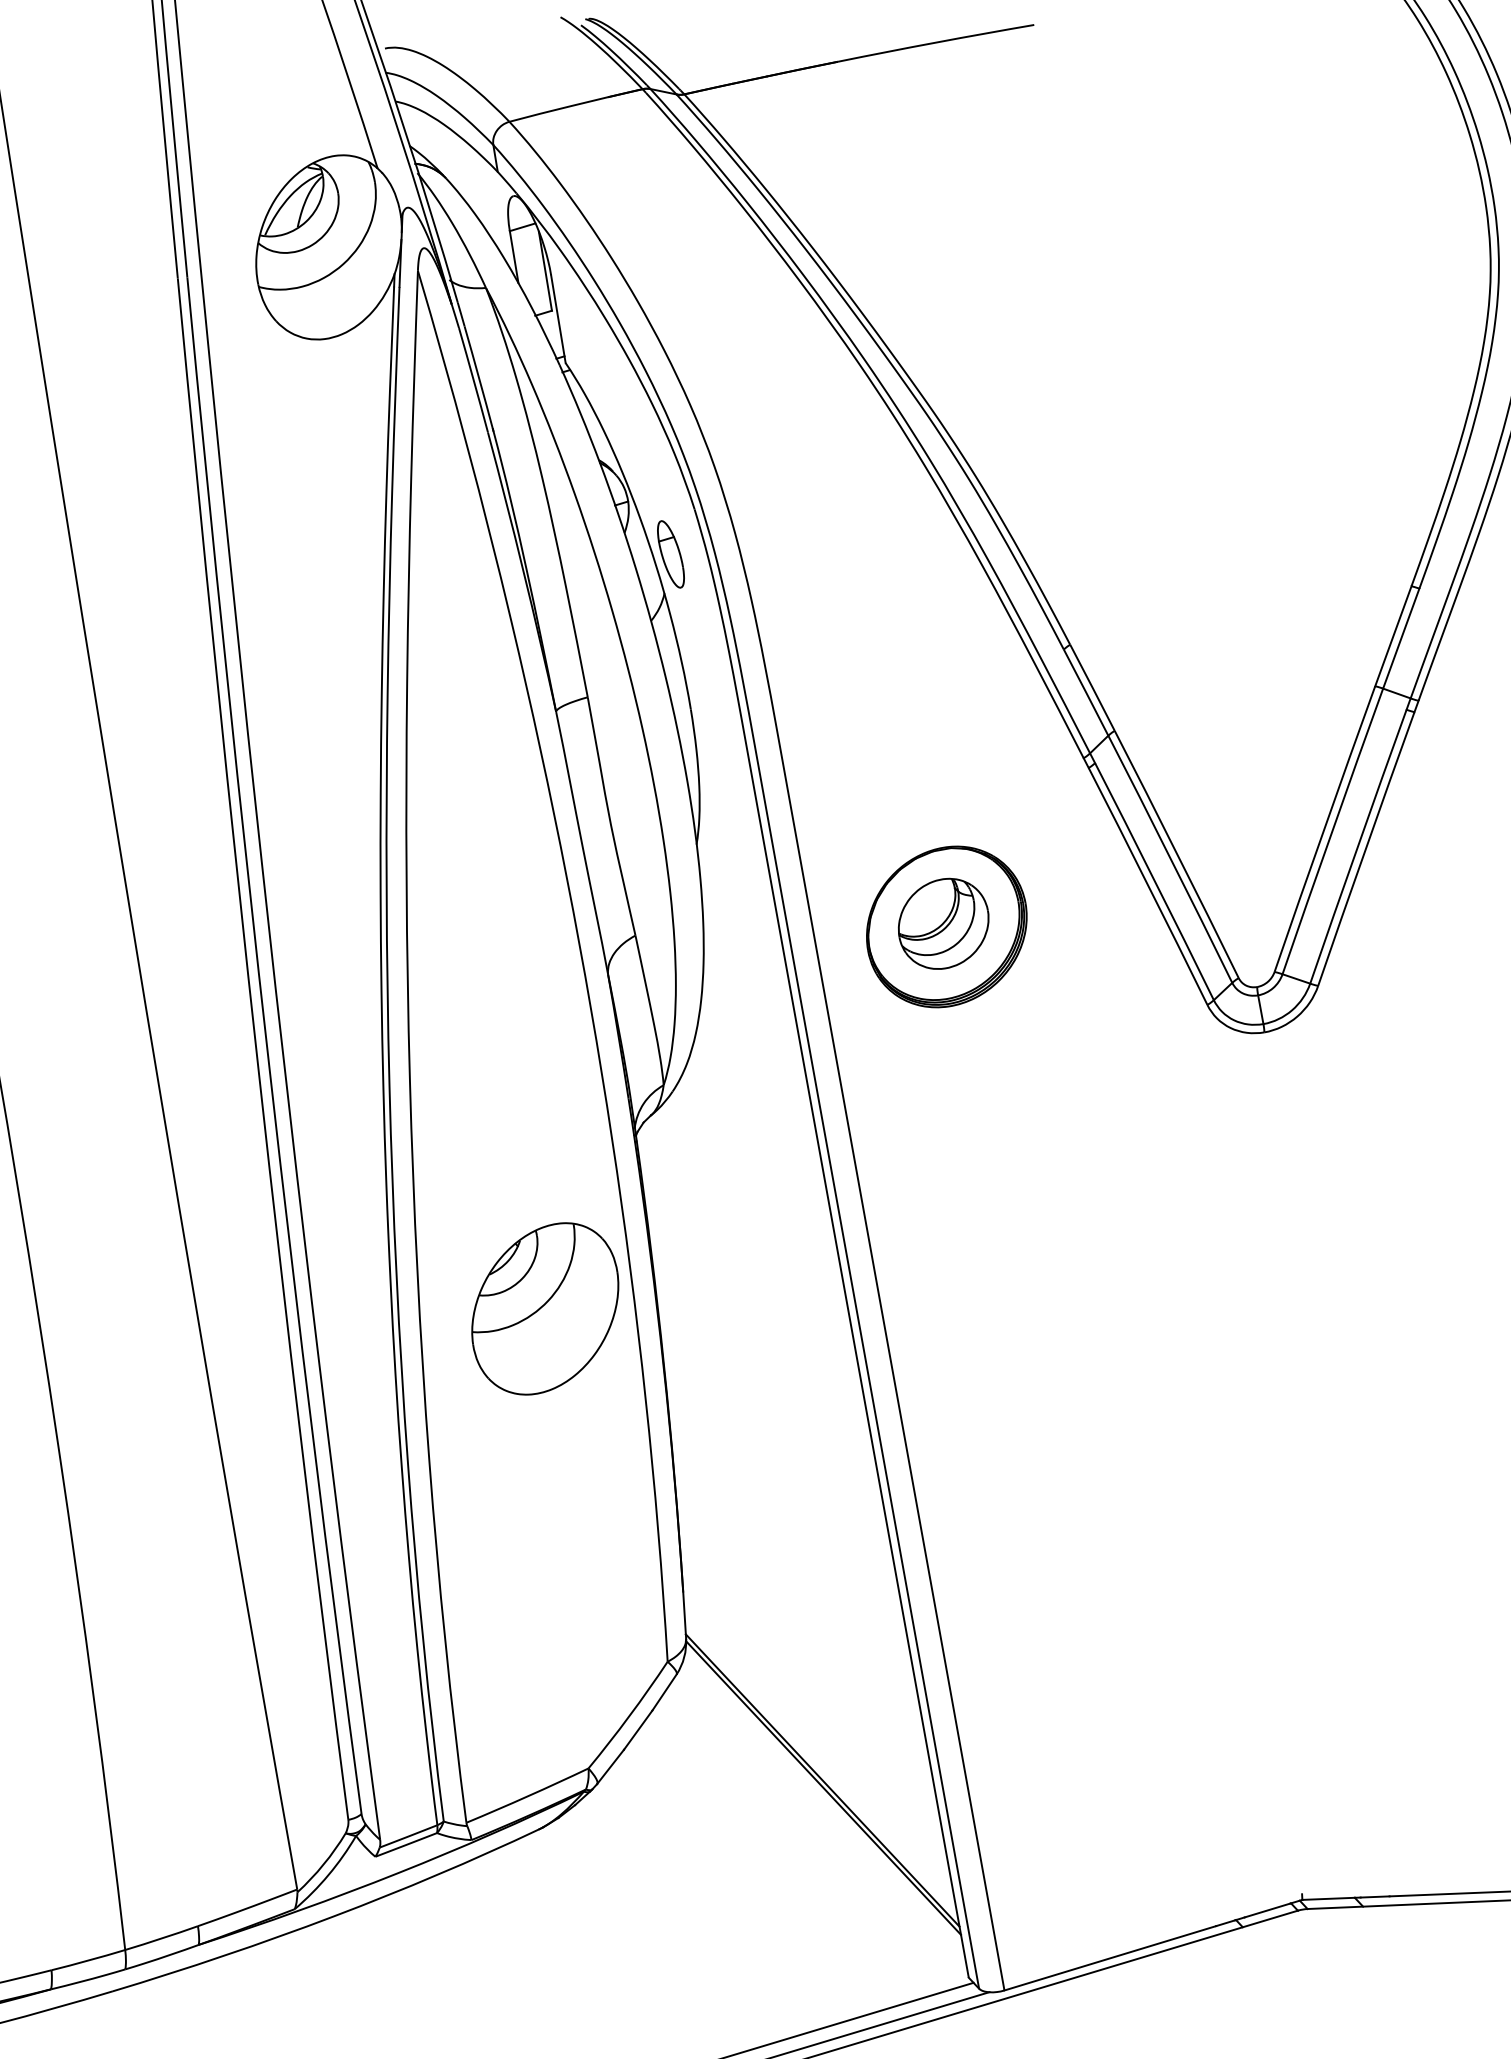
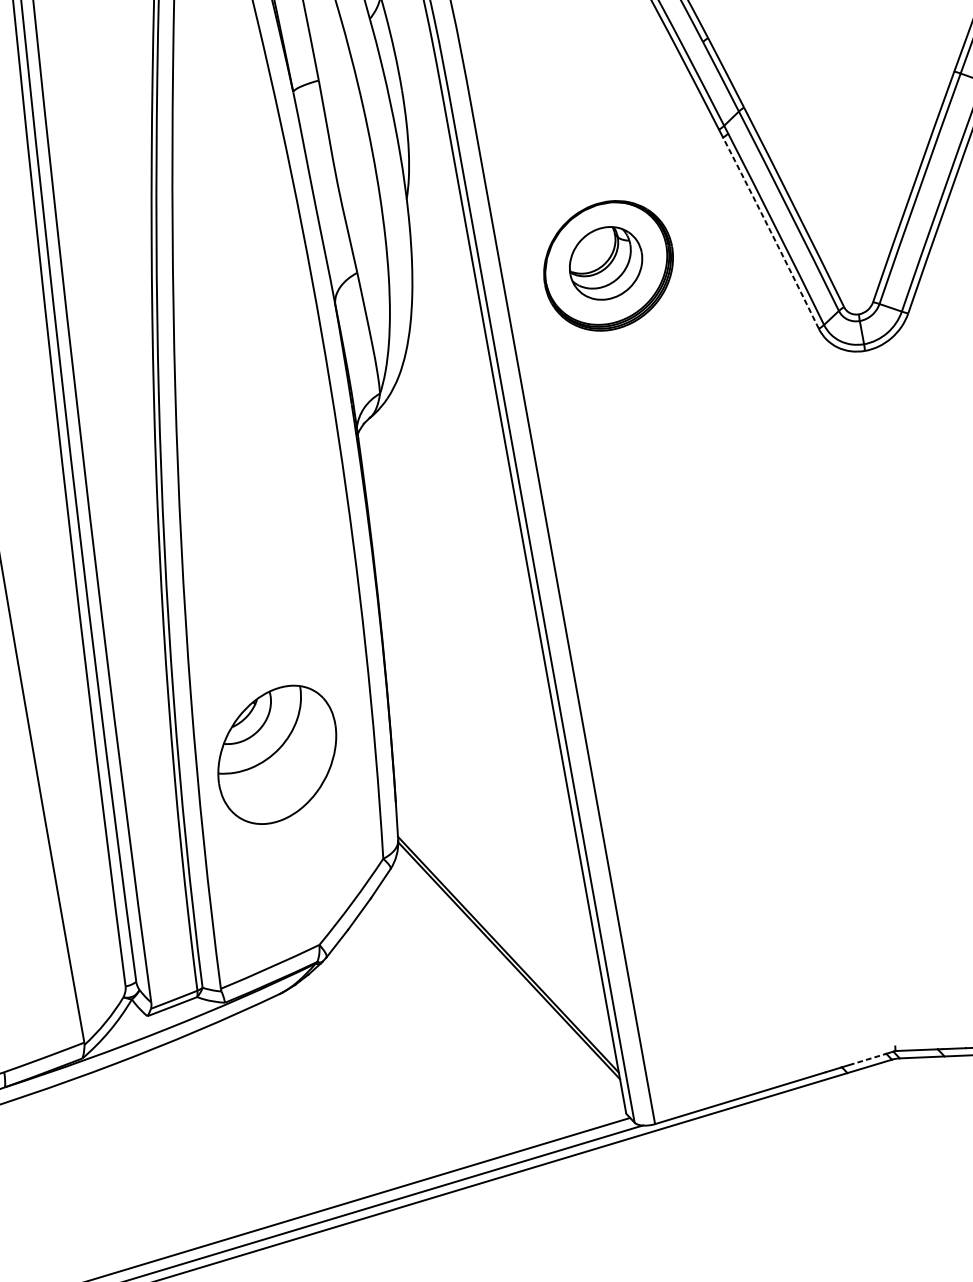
arc: (1148, 886) -> (771, 233), solid -> dashed
part: (545, 1308) -> (277, 754), moved
line: (1267, 1910) -> (867, 1059), solid -> dashed

